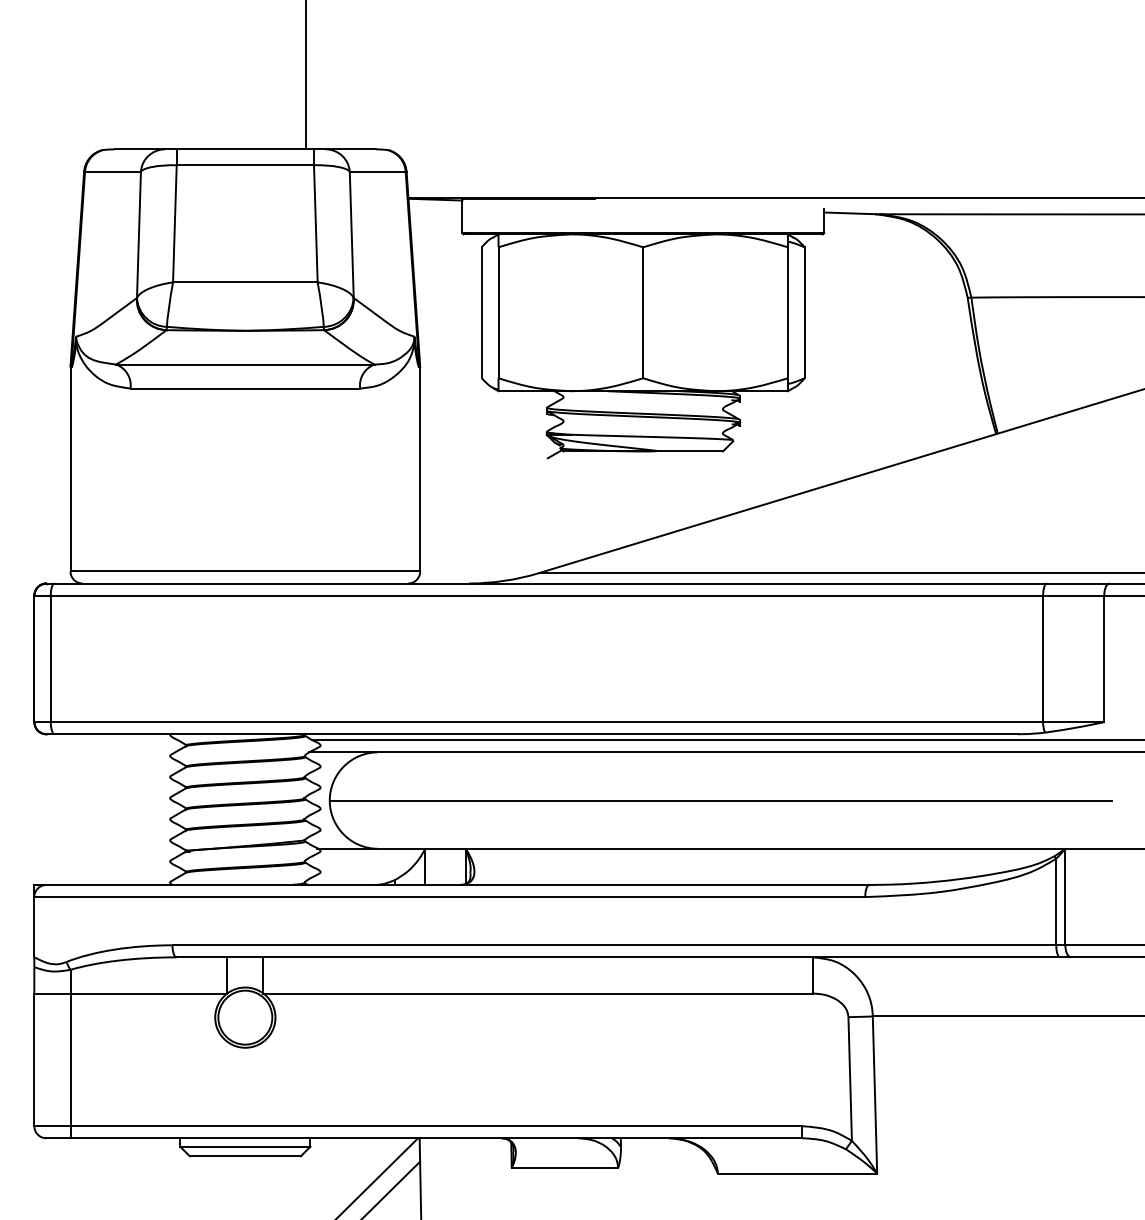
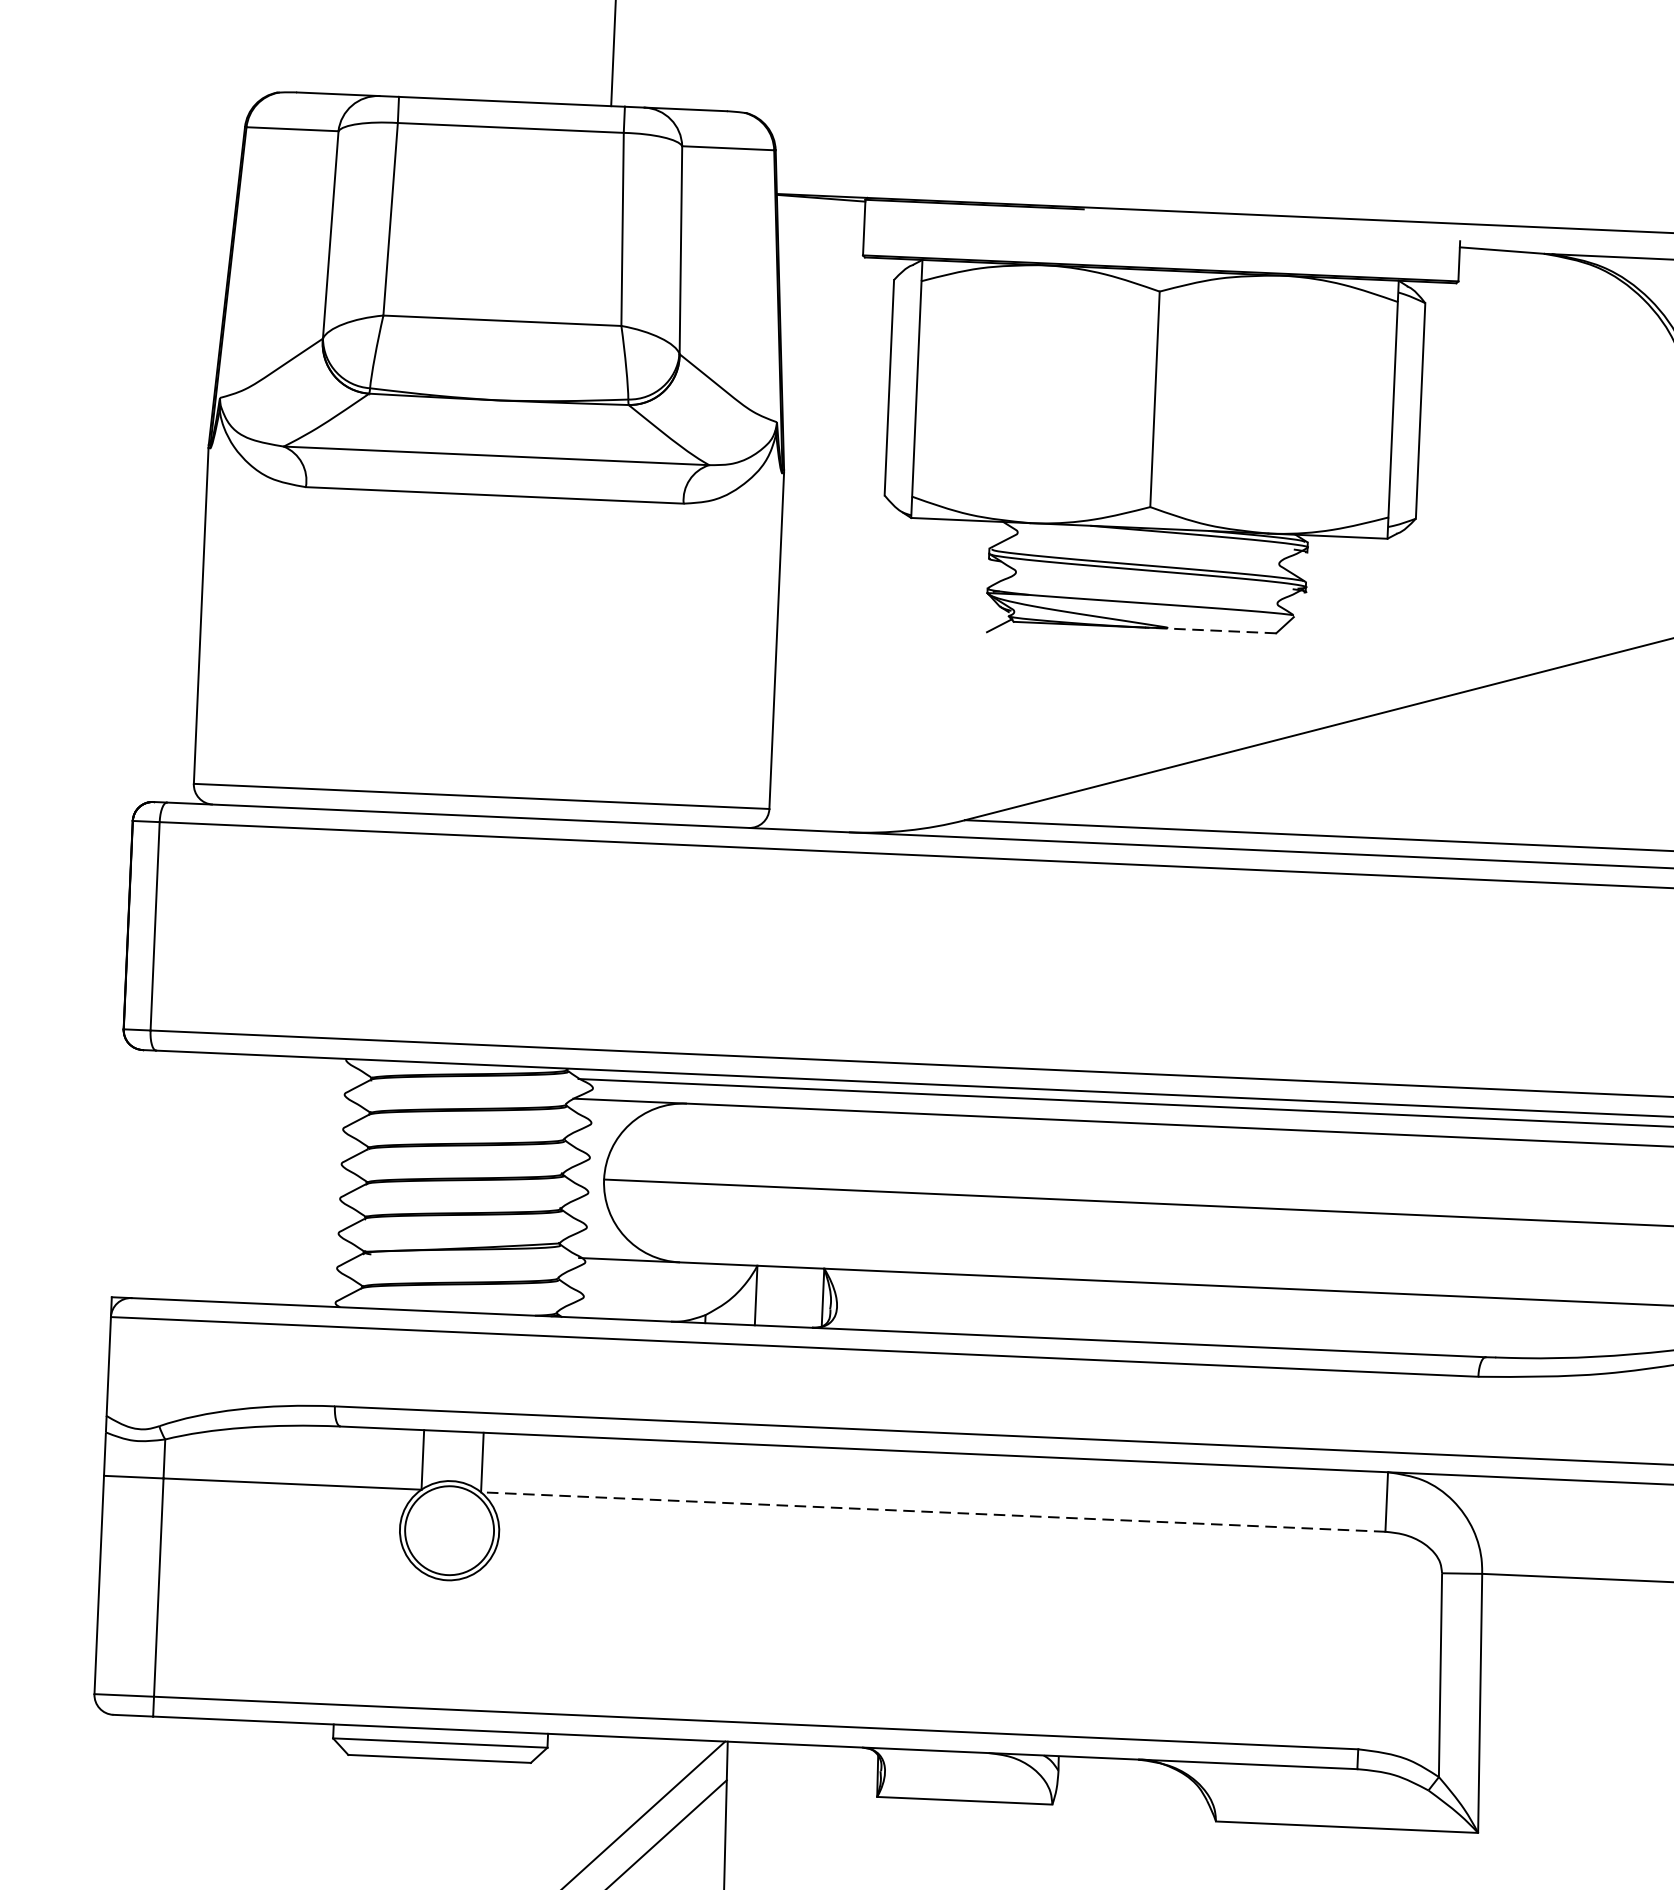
line: (683, 451) -> (1211, 630), solid -> dashed
line: (538, 993) -> (933, 1512), solid -> dashed

